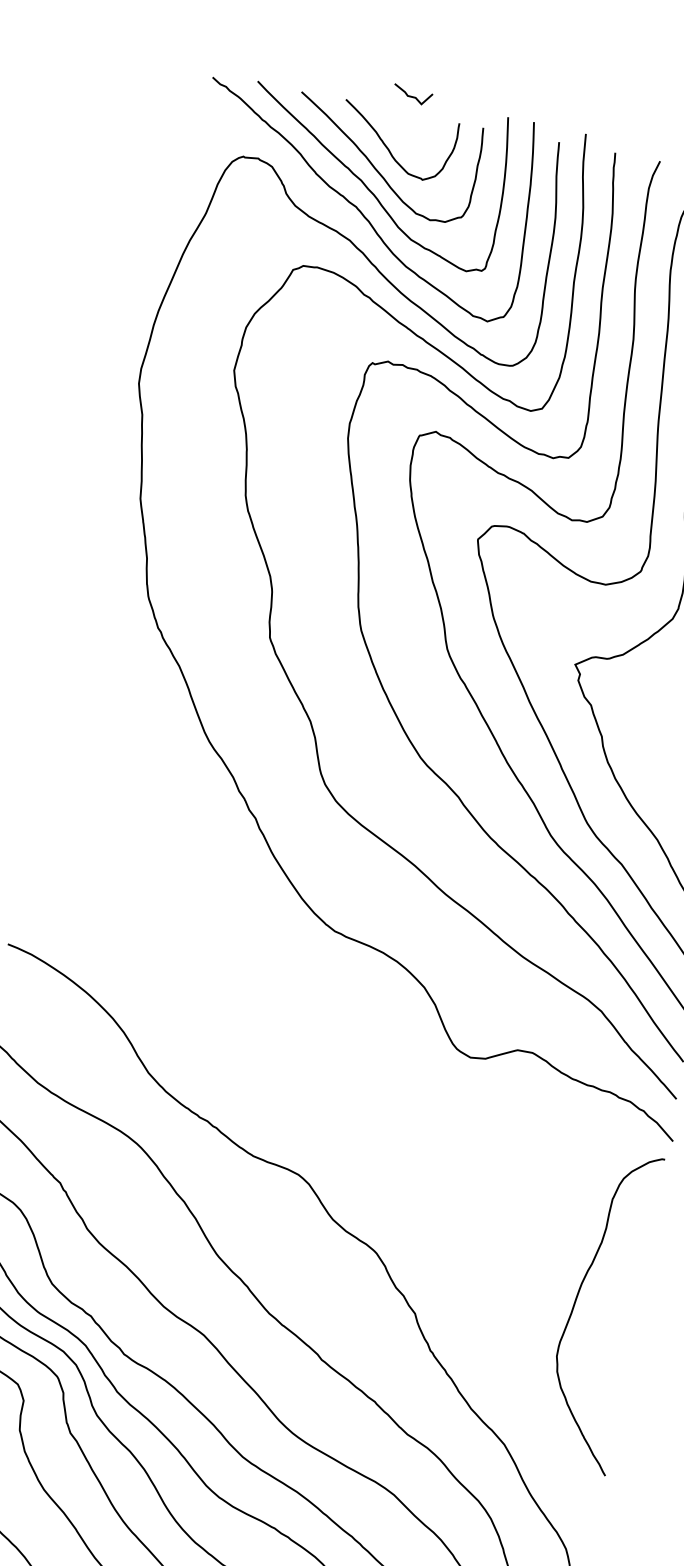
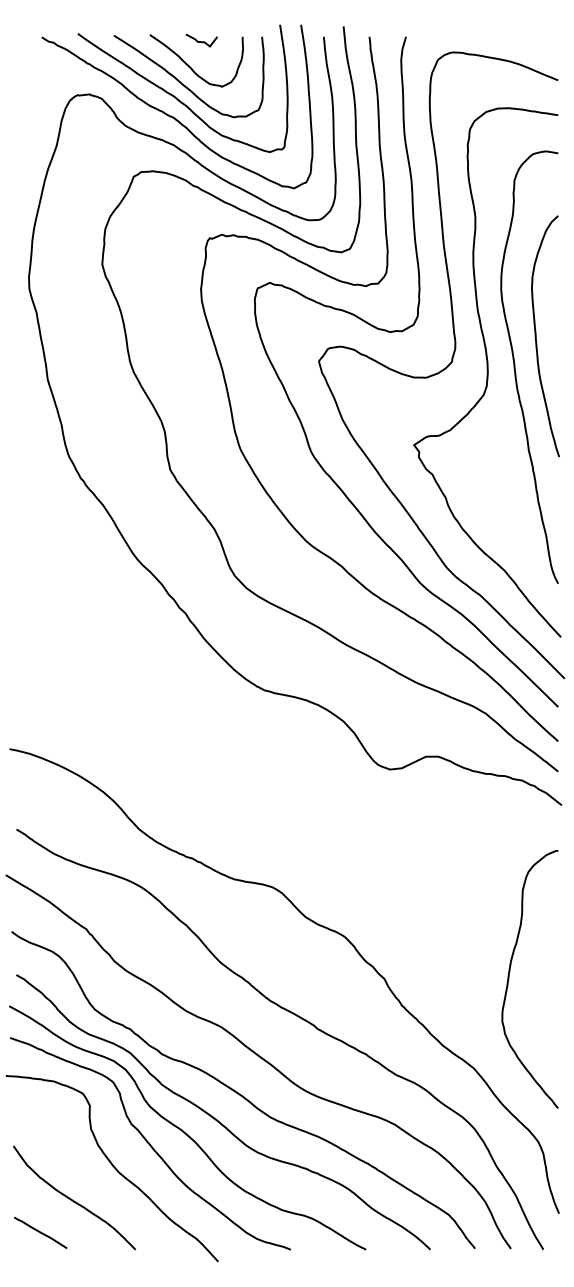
curve: (412, 96) -> (201, 41), moved
curve: (575, 1306) -> (509, 979), moved

